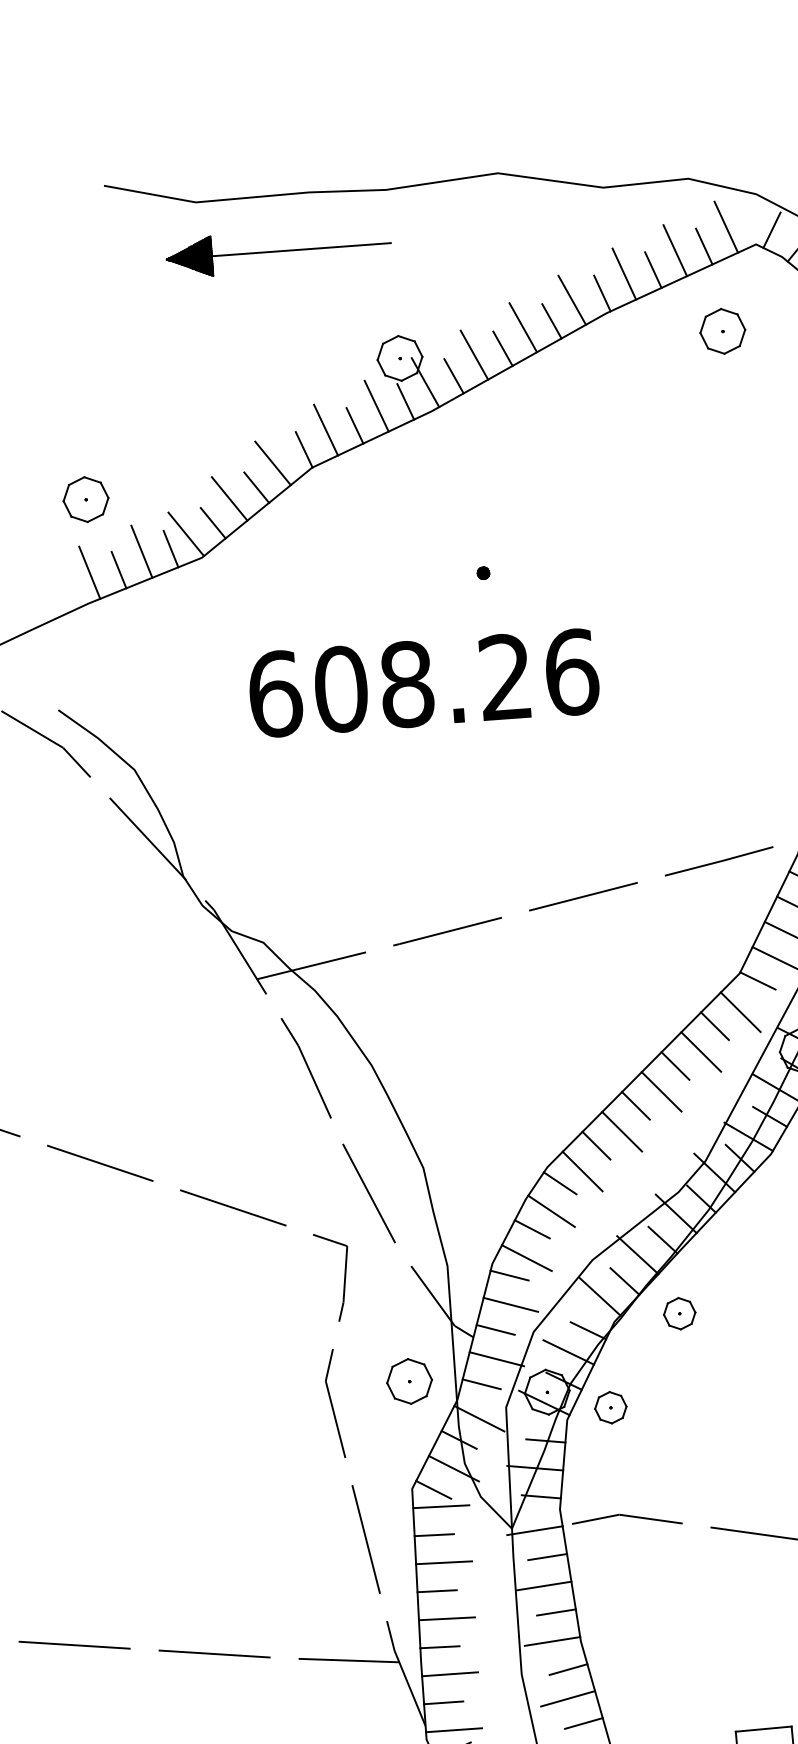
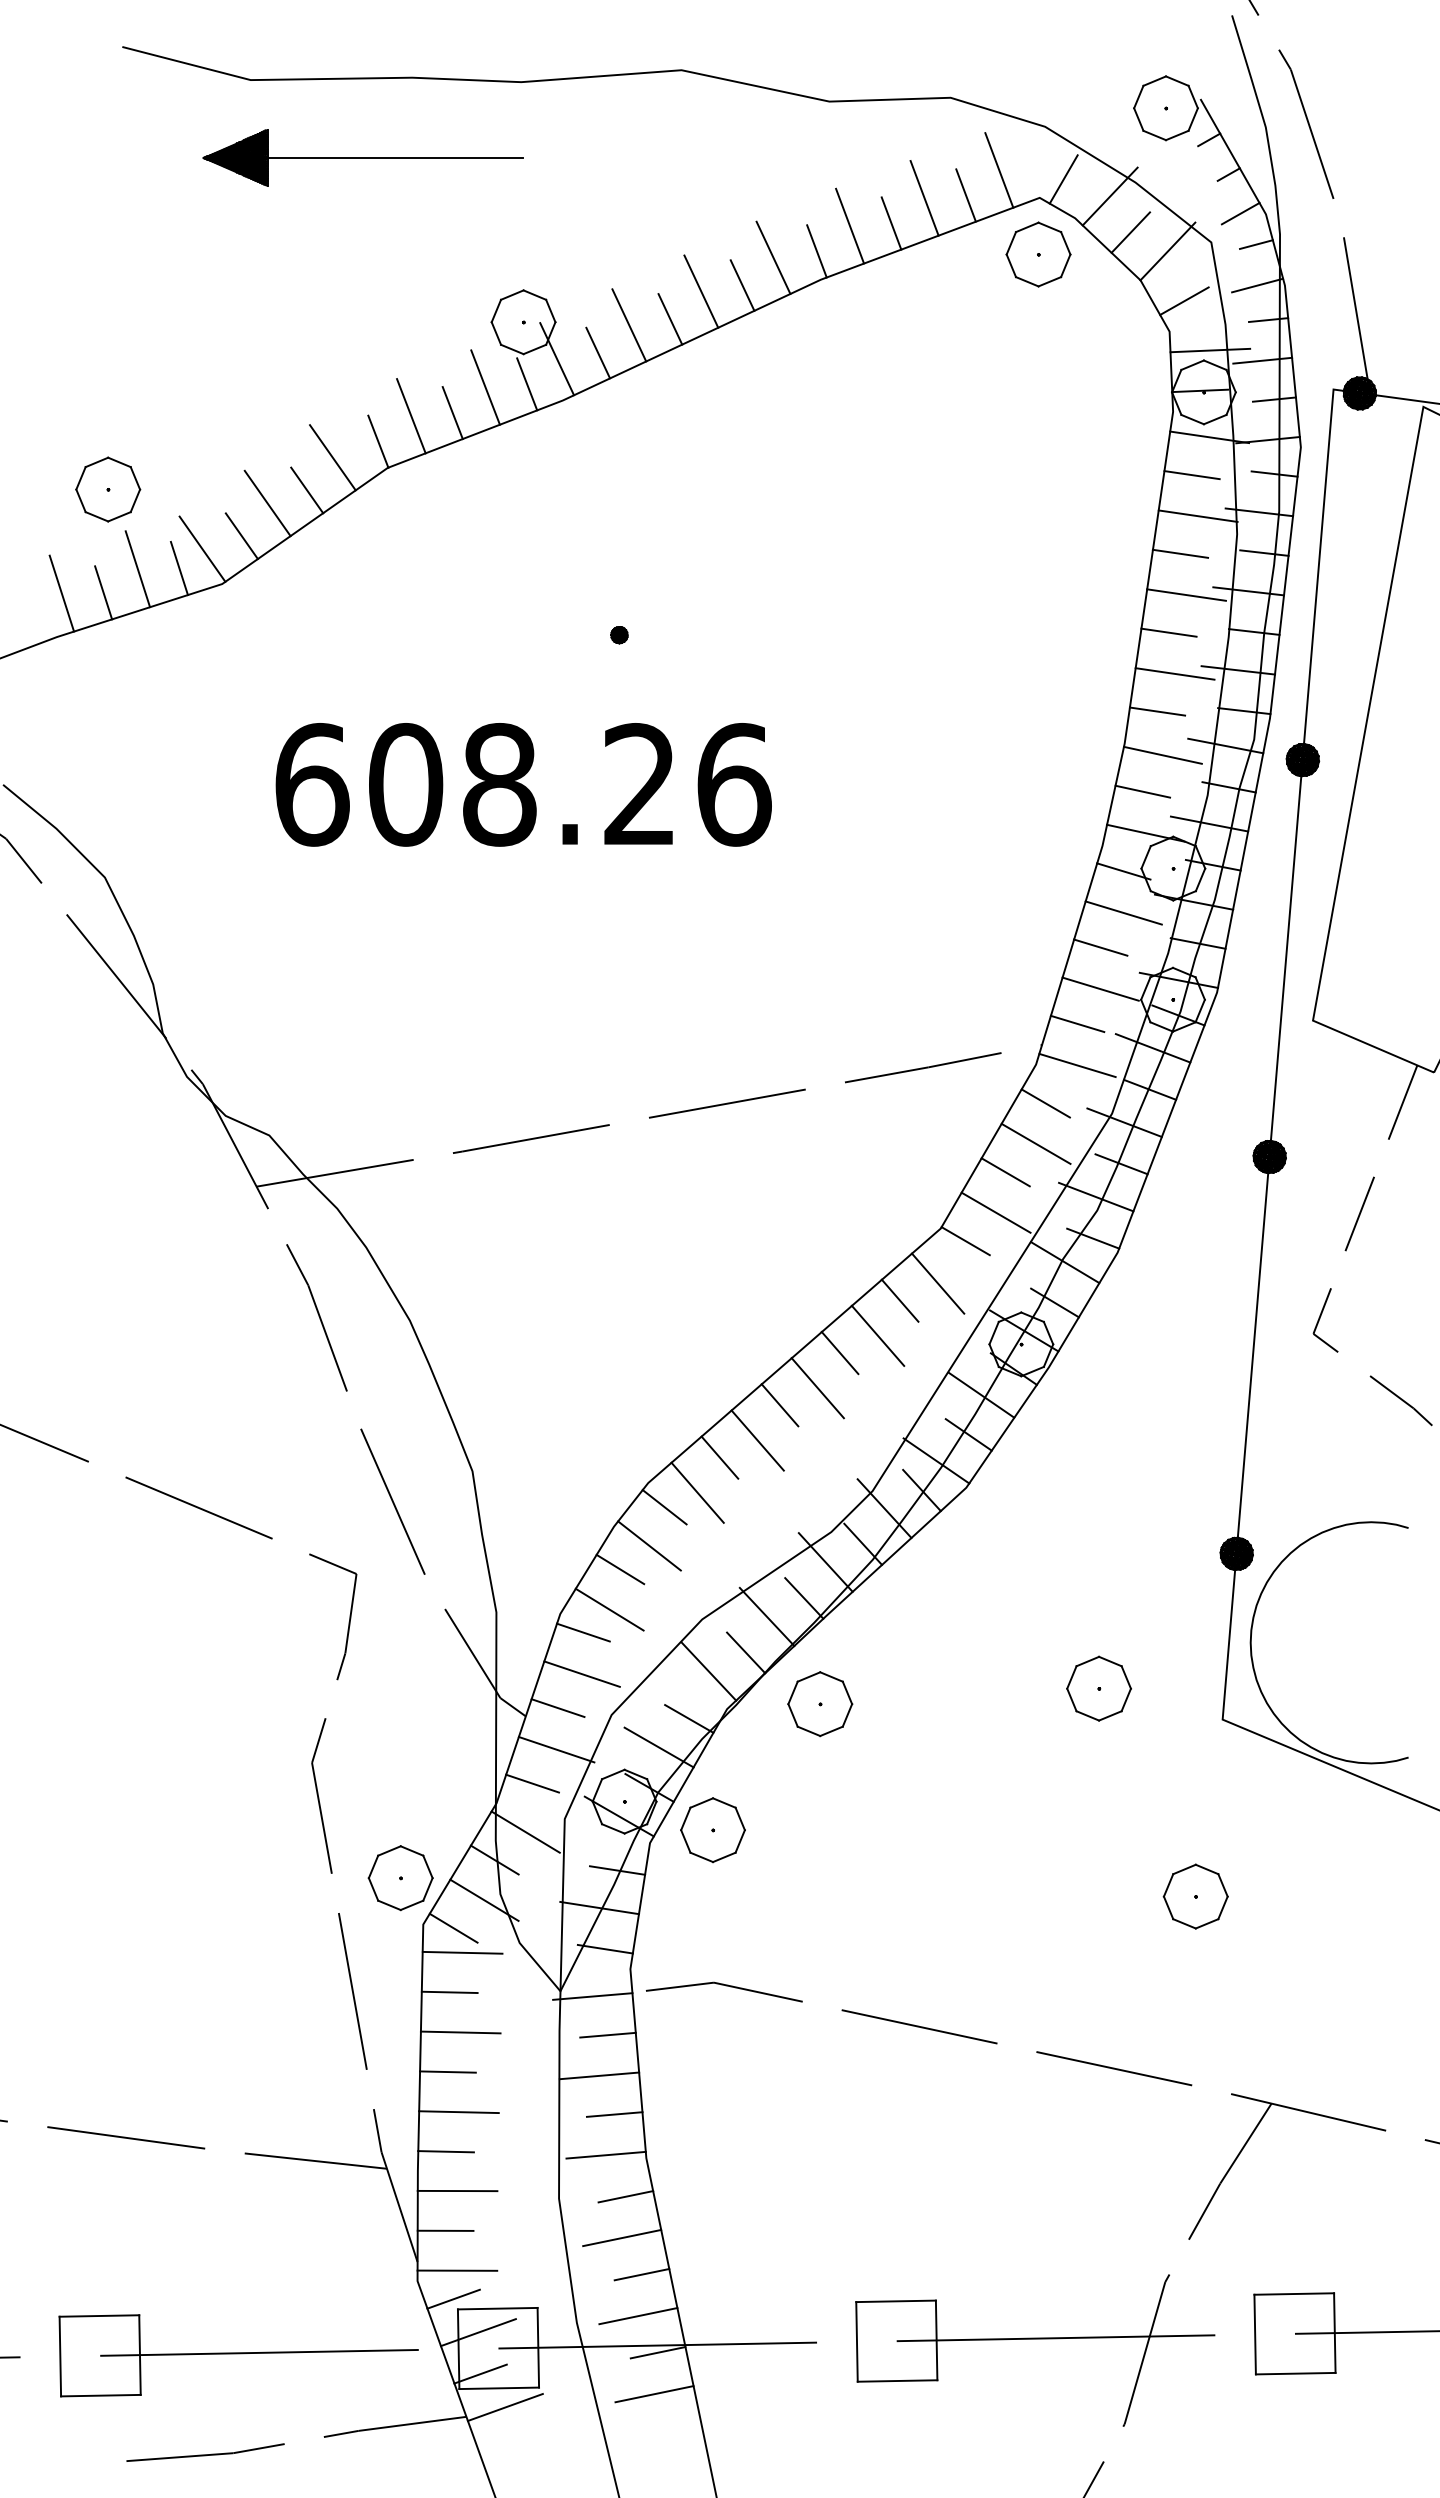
part: (722, 331) -> (1038, 254), moved
part: (86, 499) -> (108, 489), moved
part: (679, 1313) -> (820, 1704), size x1.43
part: (409, 1381) -> (400, 1878), moved
part: (610, 1407) -> (712, 1830), size x1.43

